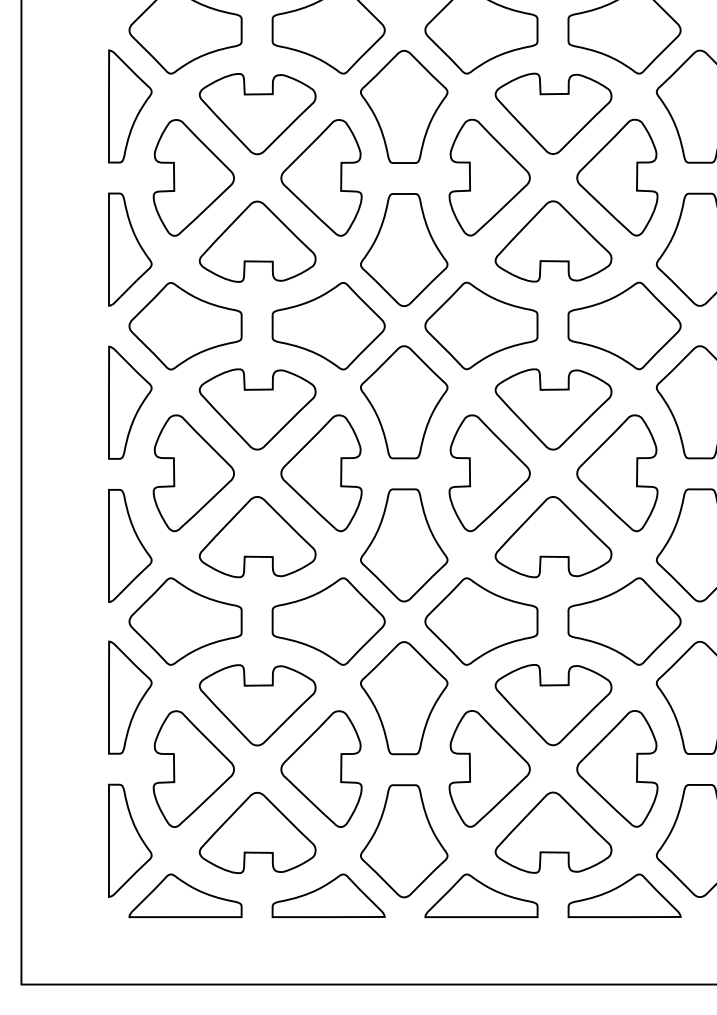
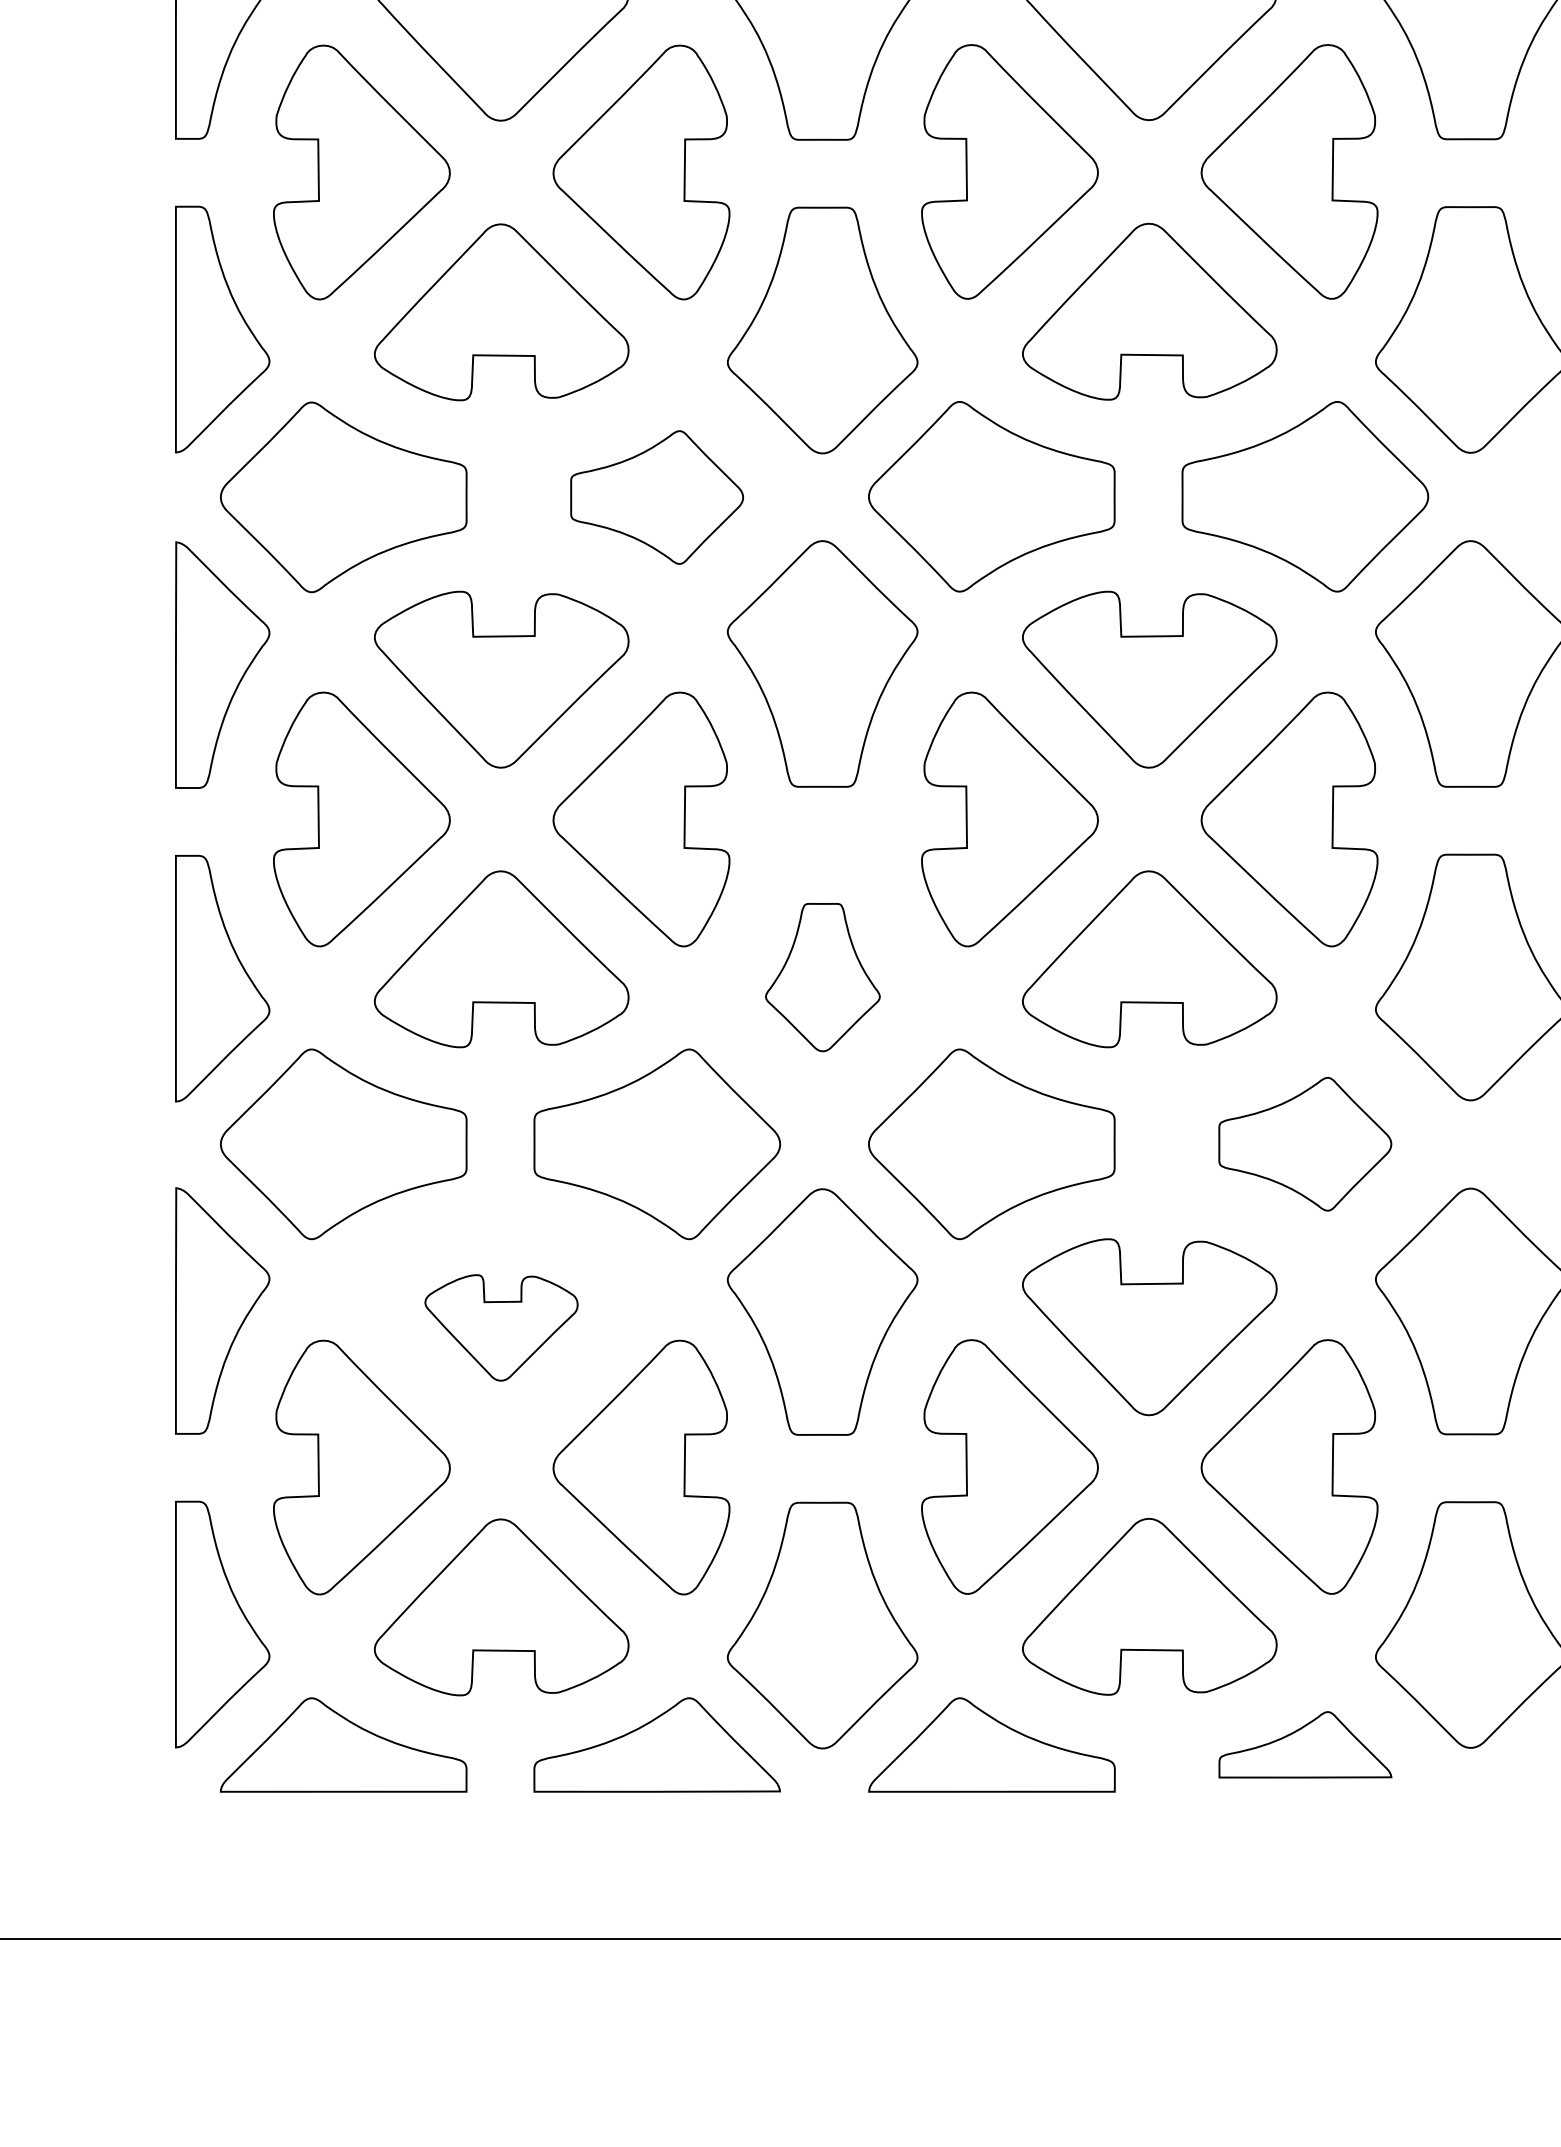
part: (328, 326) -> (656, 497), size x0.7
part: (404, 545) -> (823, 977), size x0.6
part: (624, 621) -> (1305, 1144), size x0.7
part: (257, 705) -> (501, 1328), size x0.6
part: (624, 895) -> (1305, 1744), size x0.7

